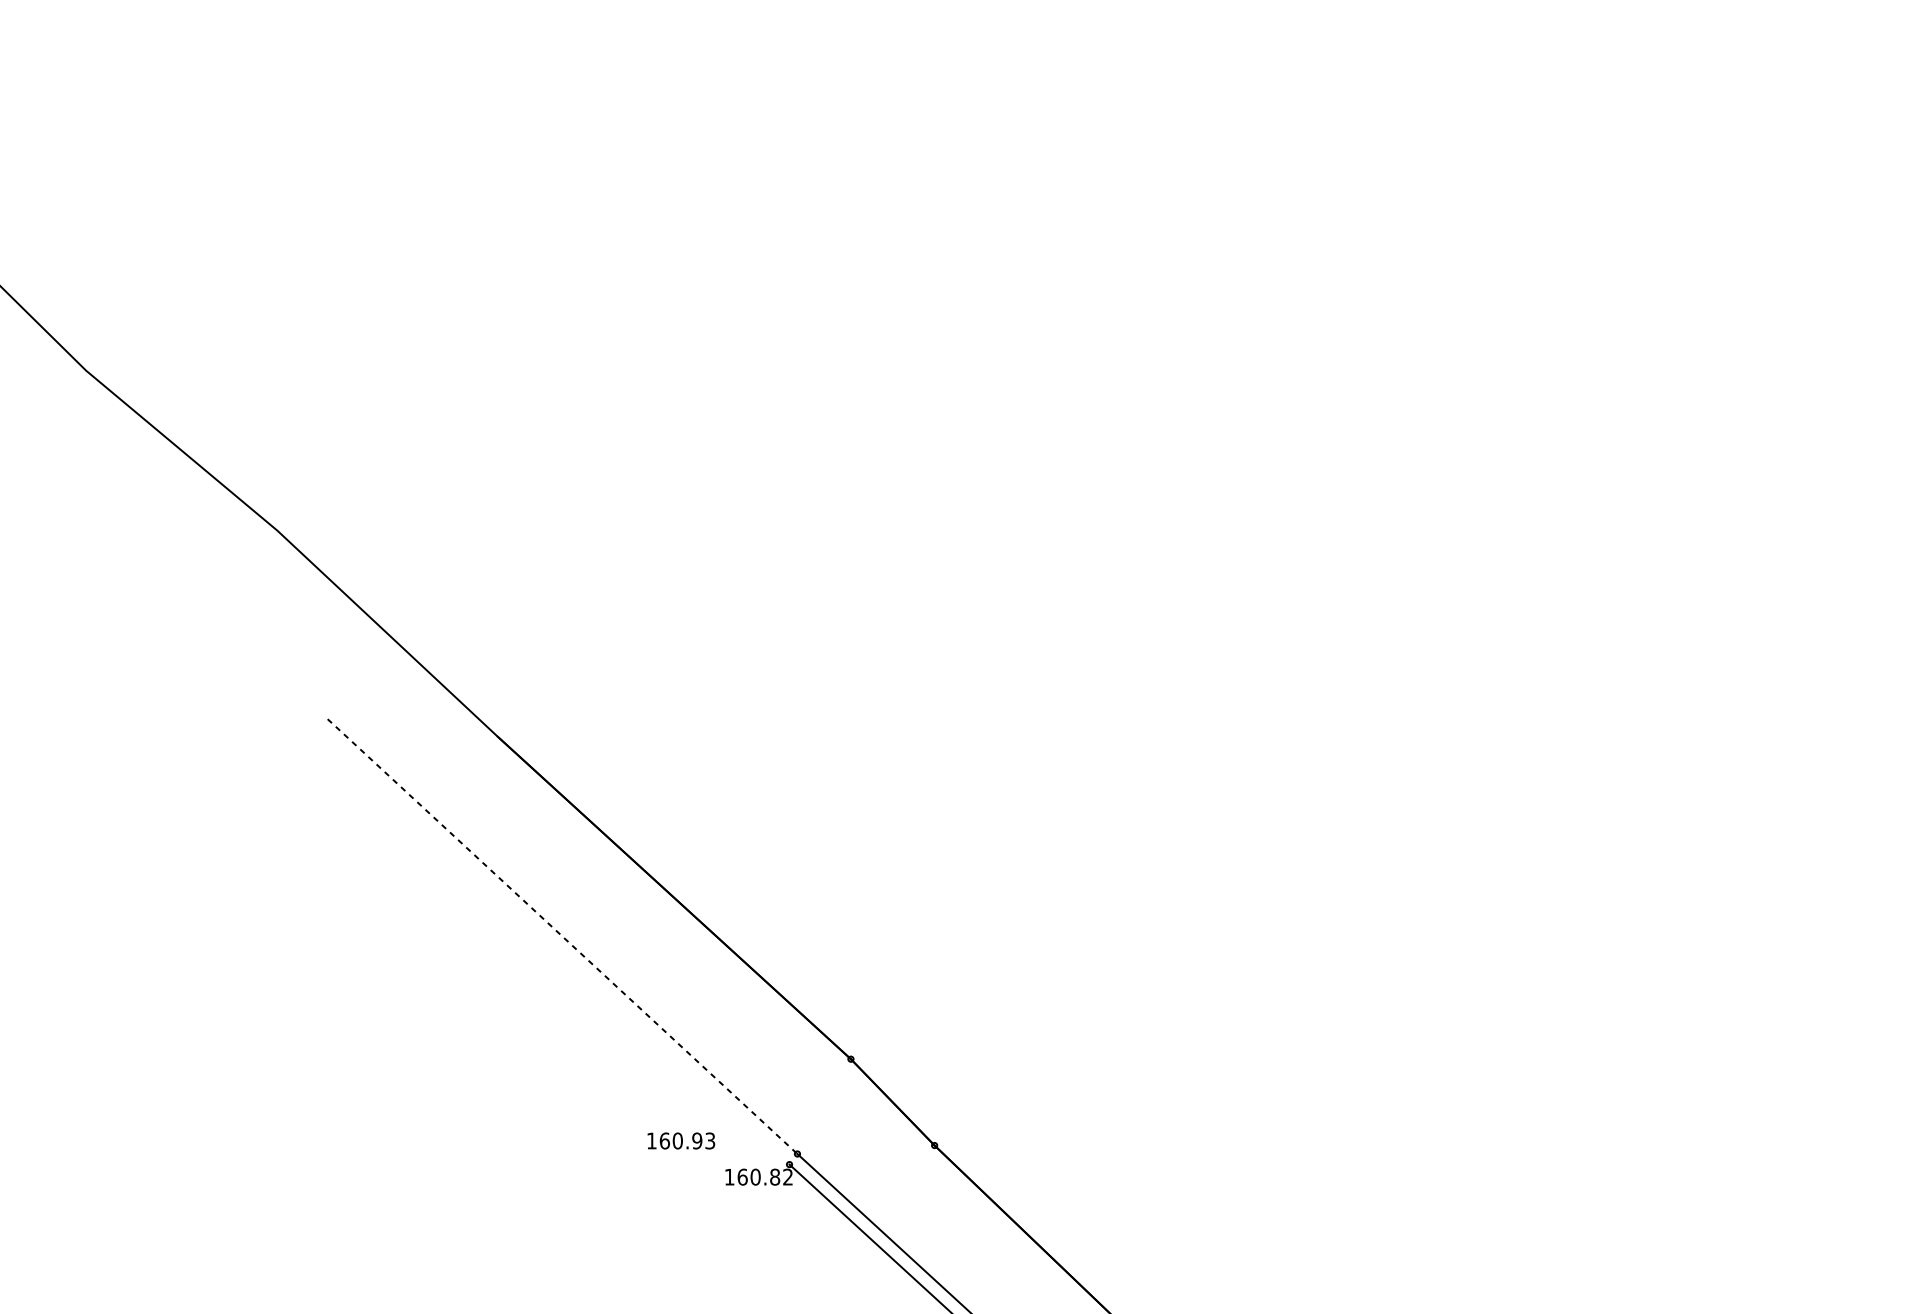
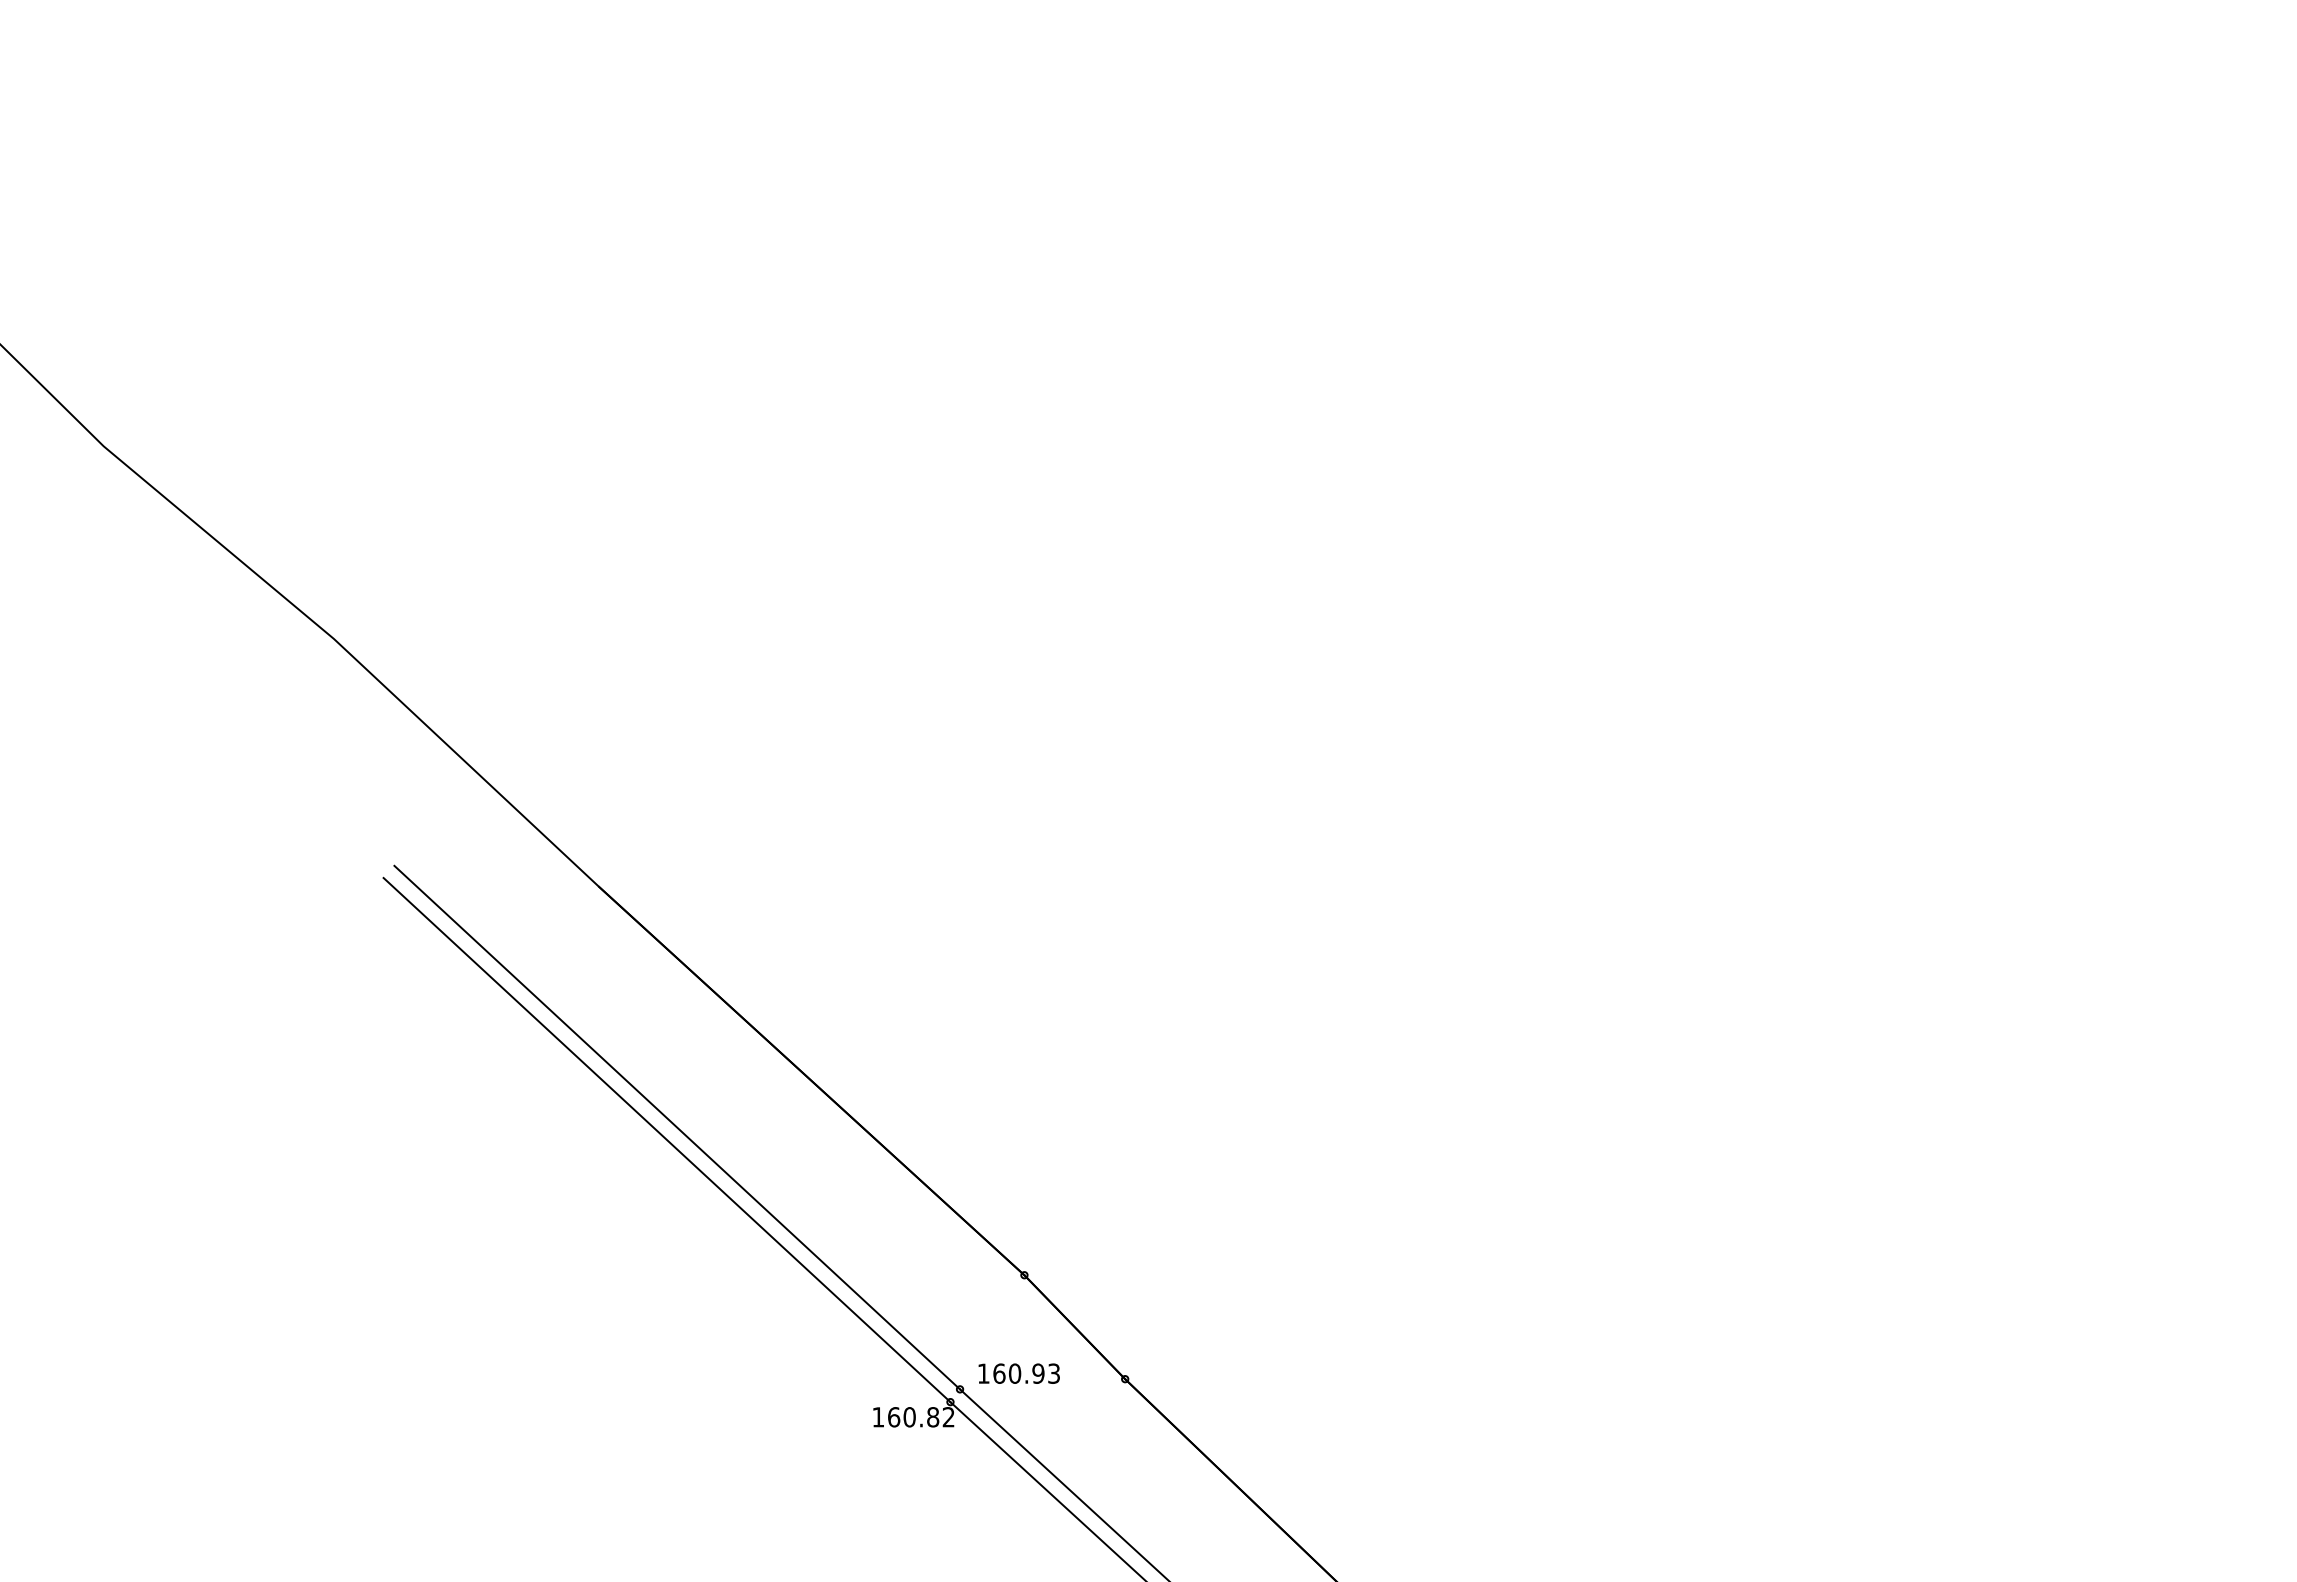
line: (562, 936) -> (677, 1127), dashed -> solid
line: (553, 946) -> (666, 1139), added
text: (680, 1140) -> (1018, 1373), moved

